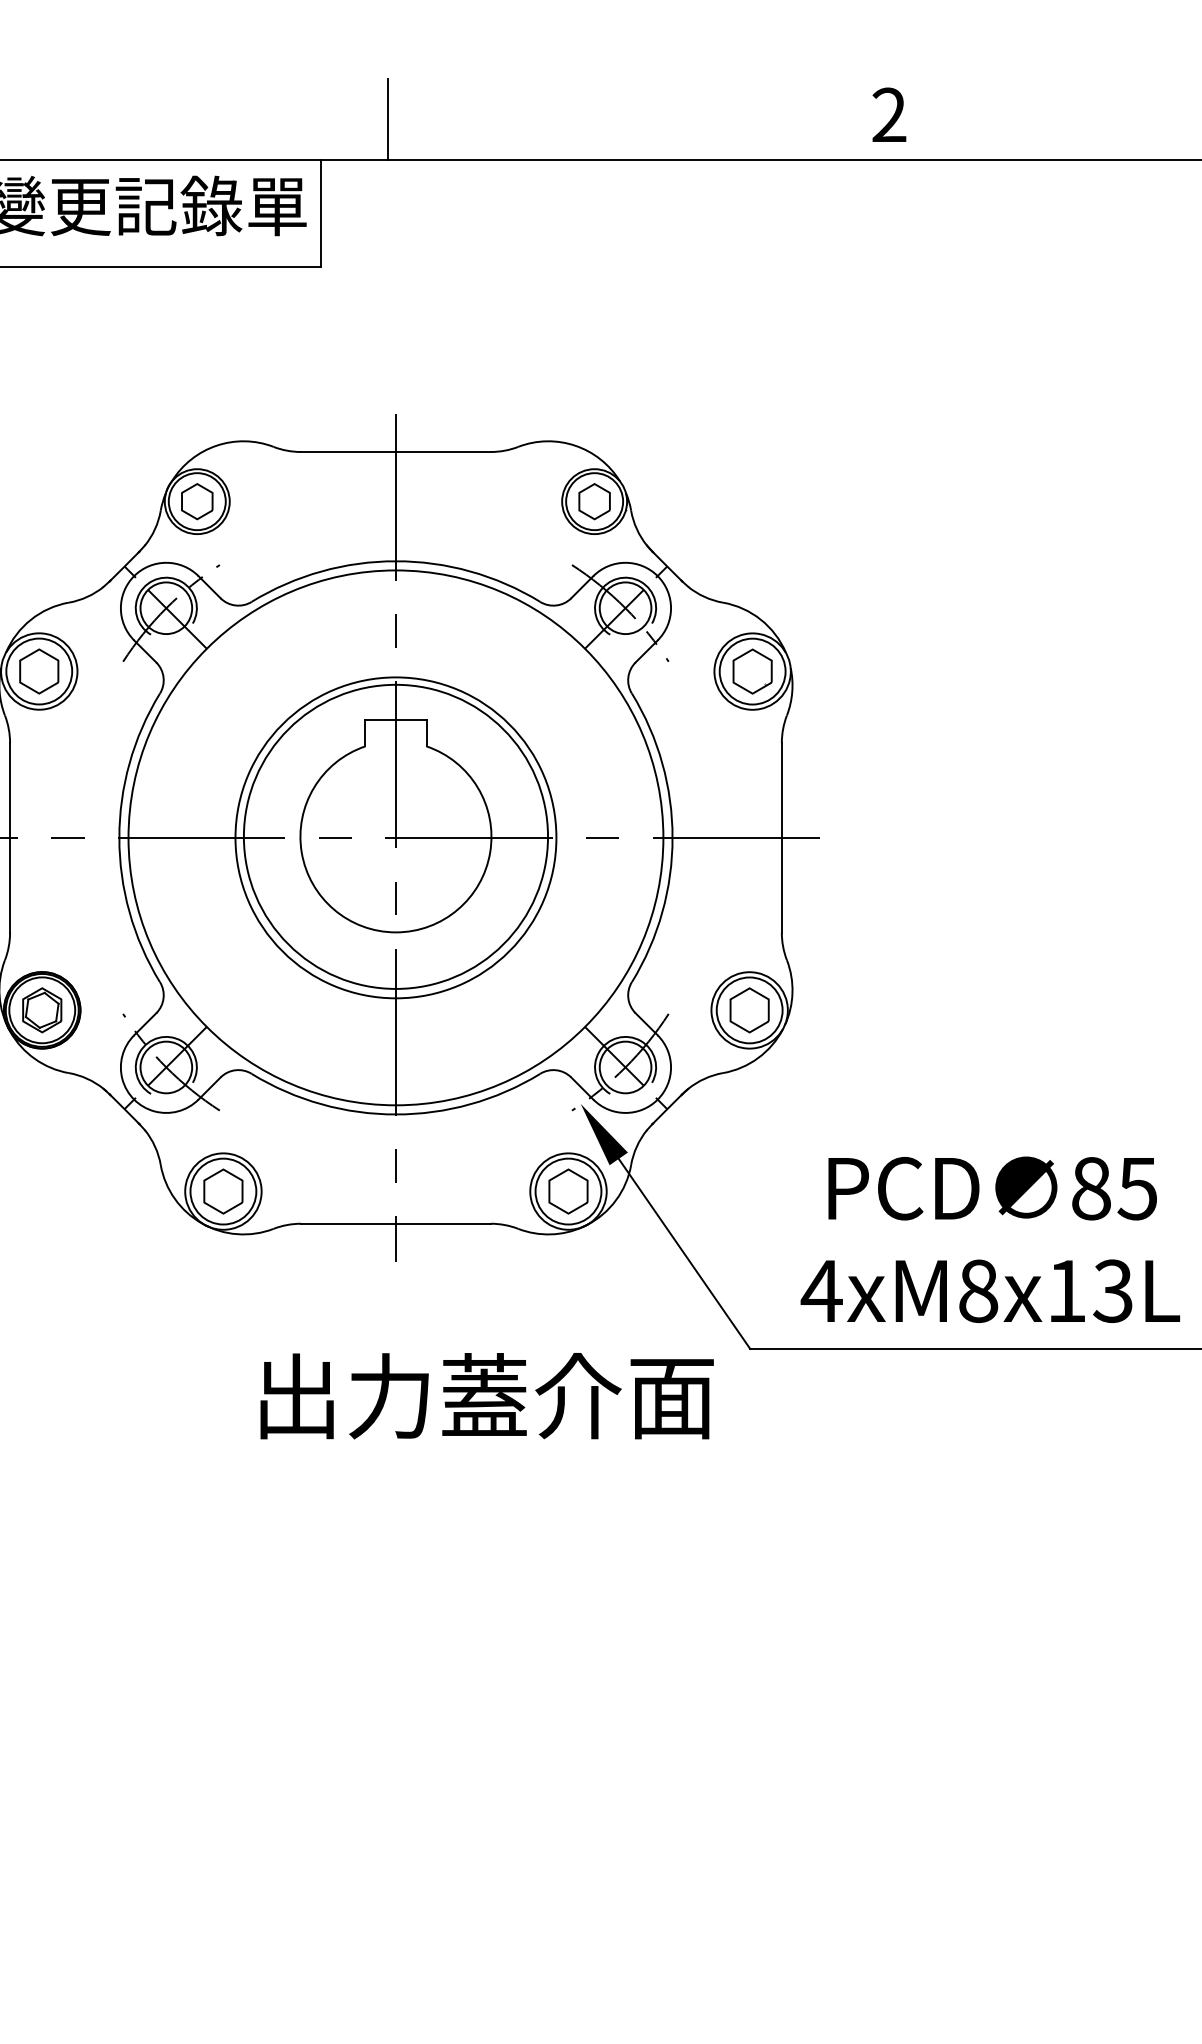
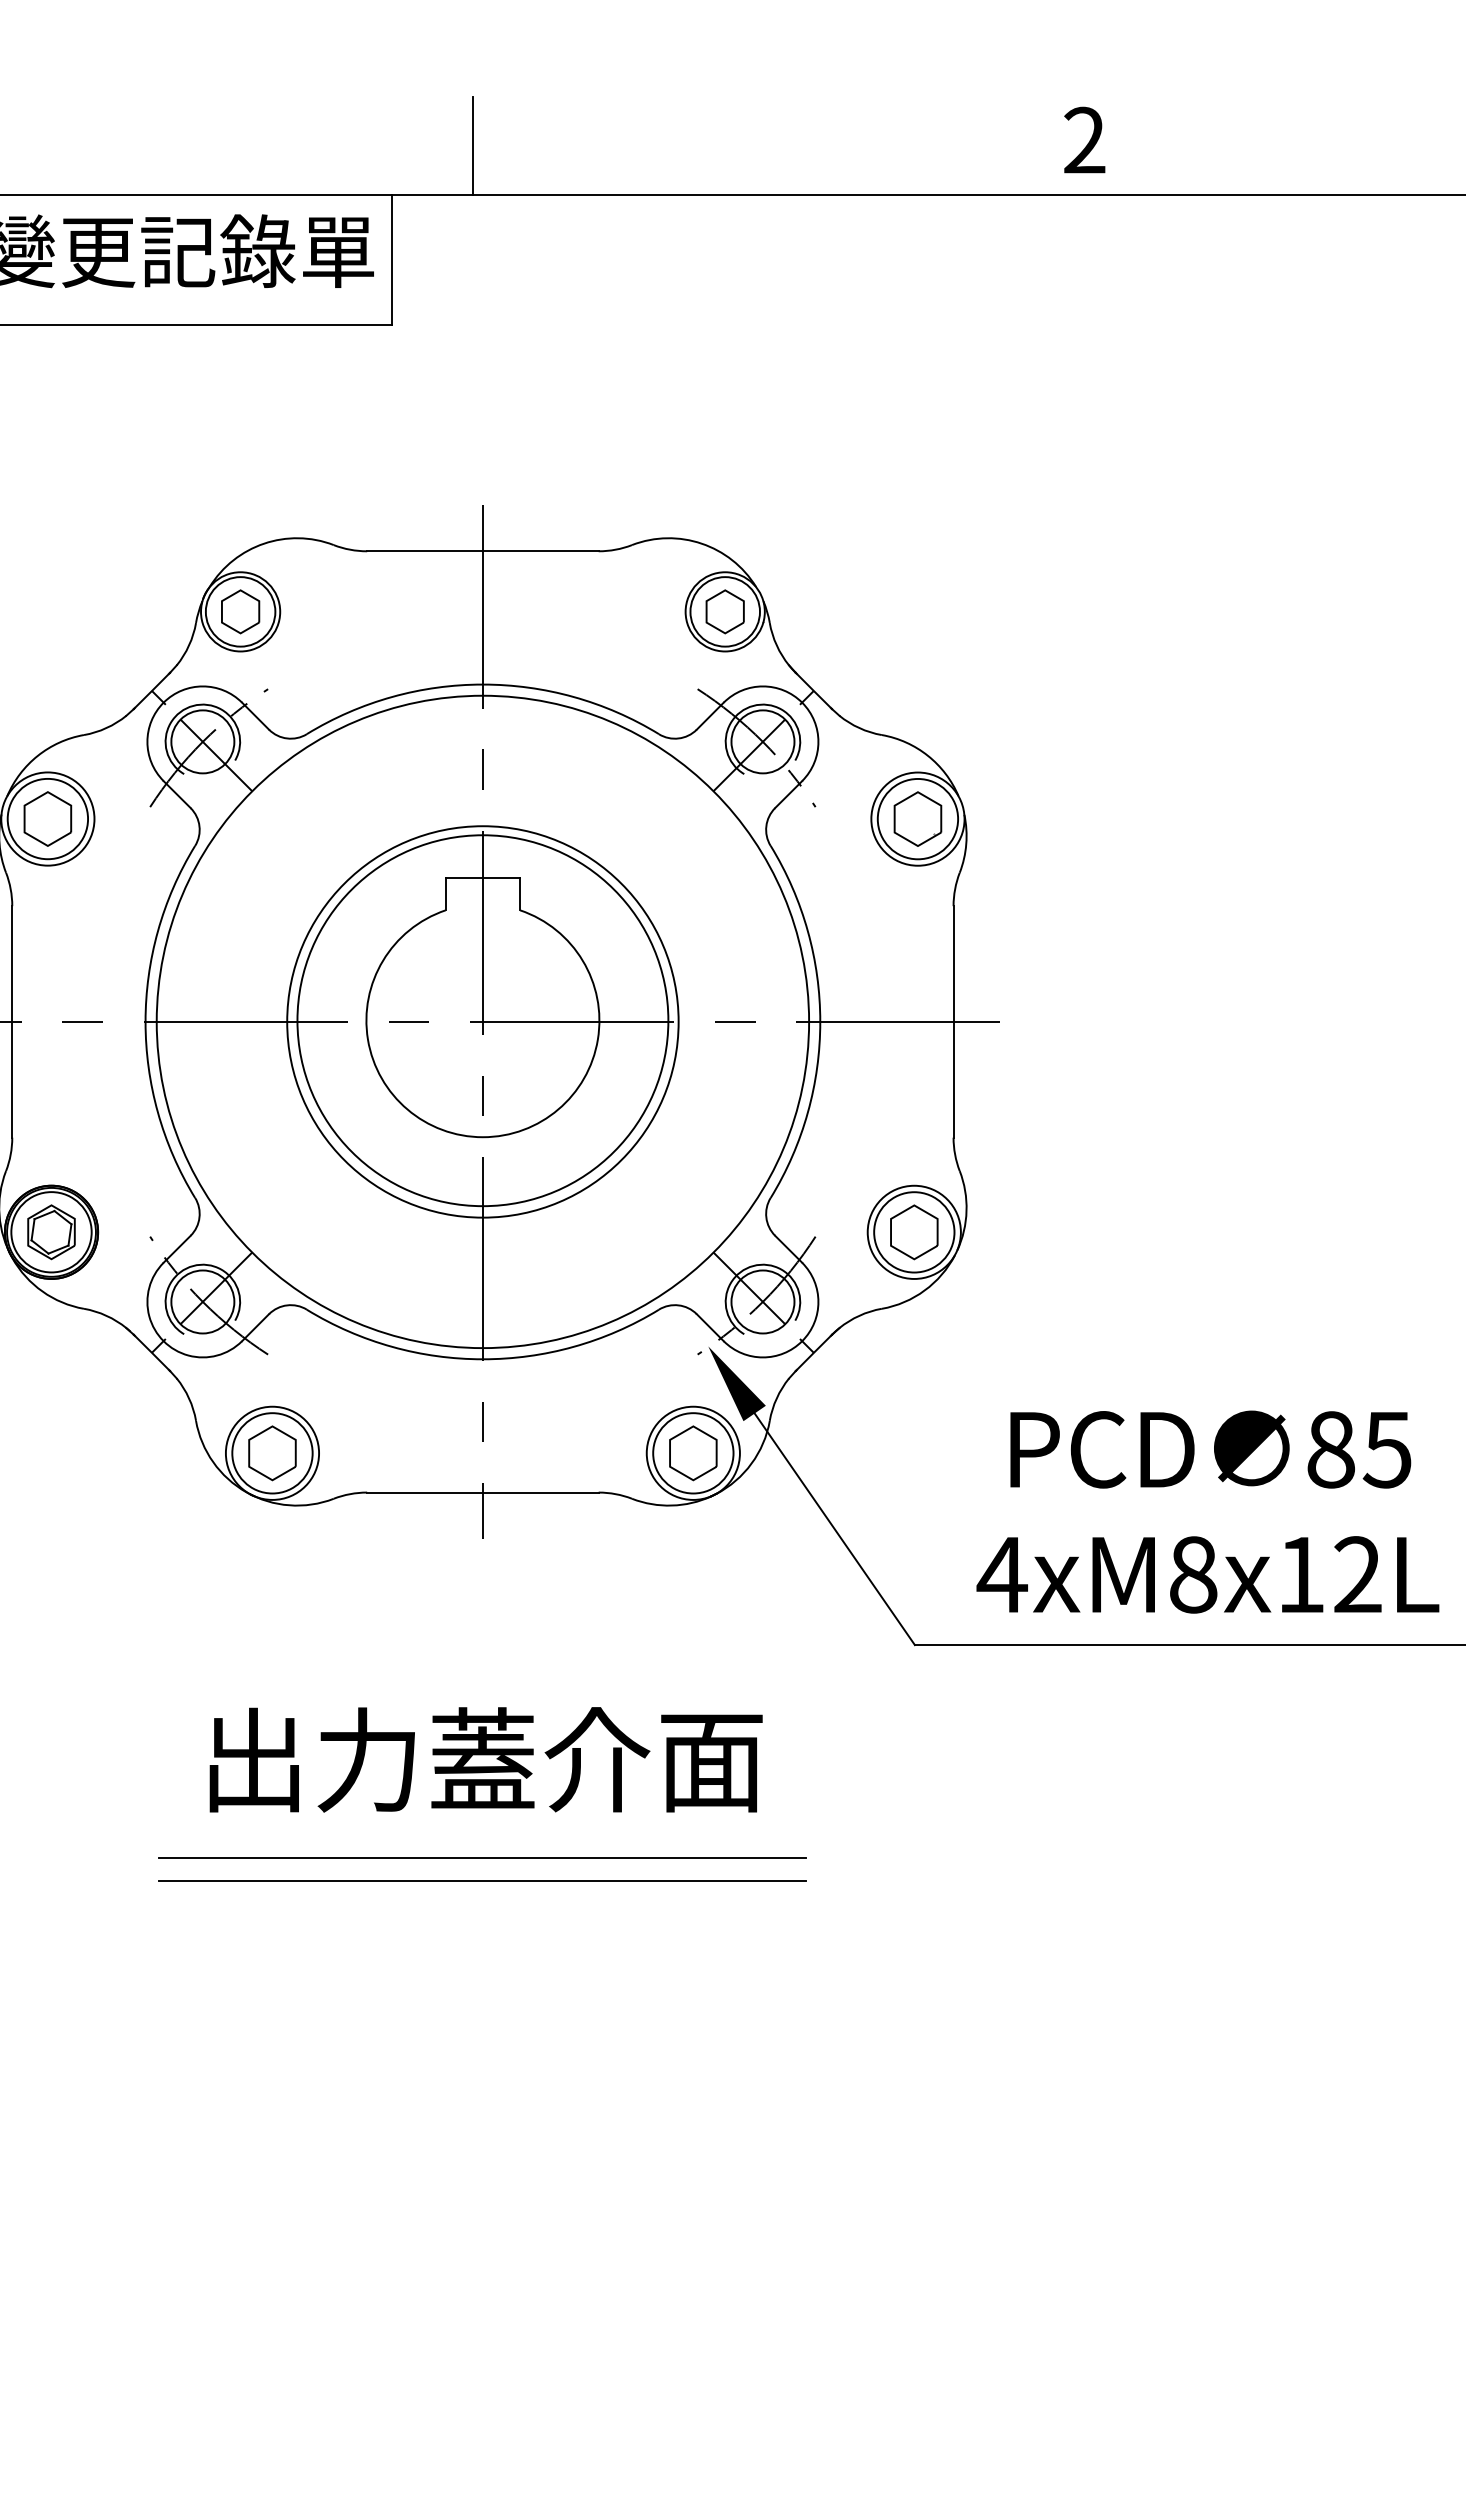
text: (1113, 1290) -> (1357, 1574), 4xM8x13L -> 4xM8x12L
text: (486, 1395) -> (485, 1759), moved
line: (395, 1522) -> (482, 1857), added
line: (395, 1541) -> (482, 1880), added

